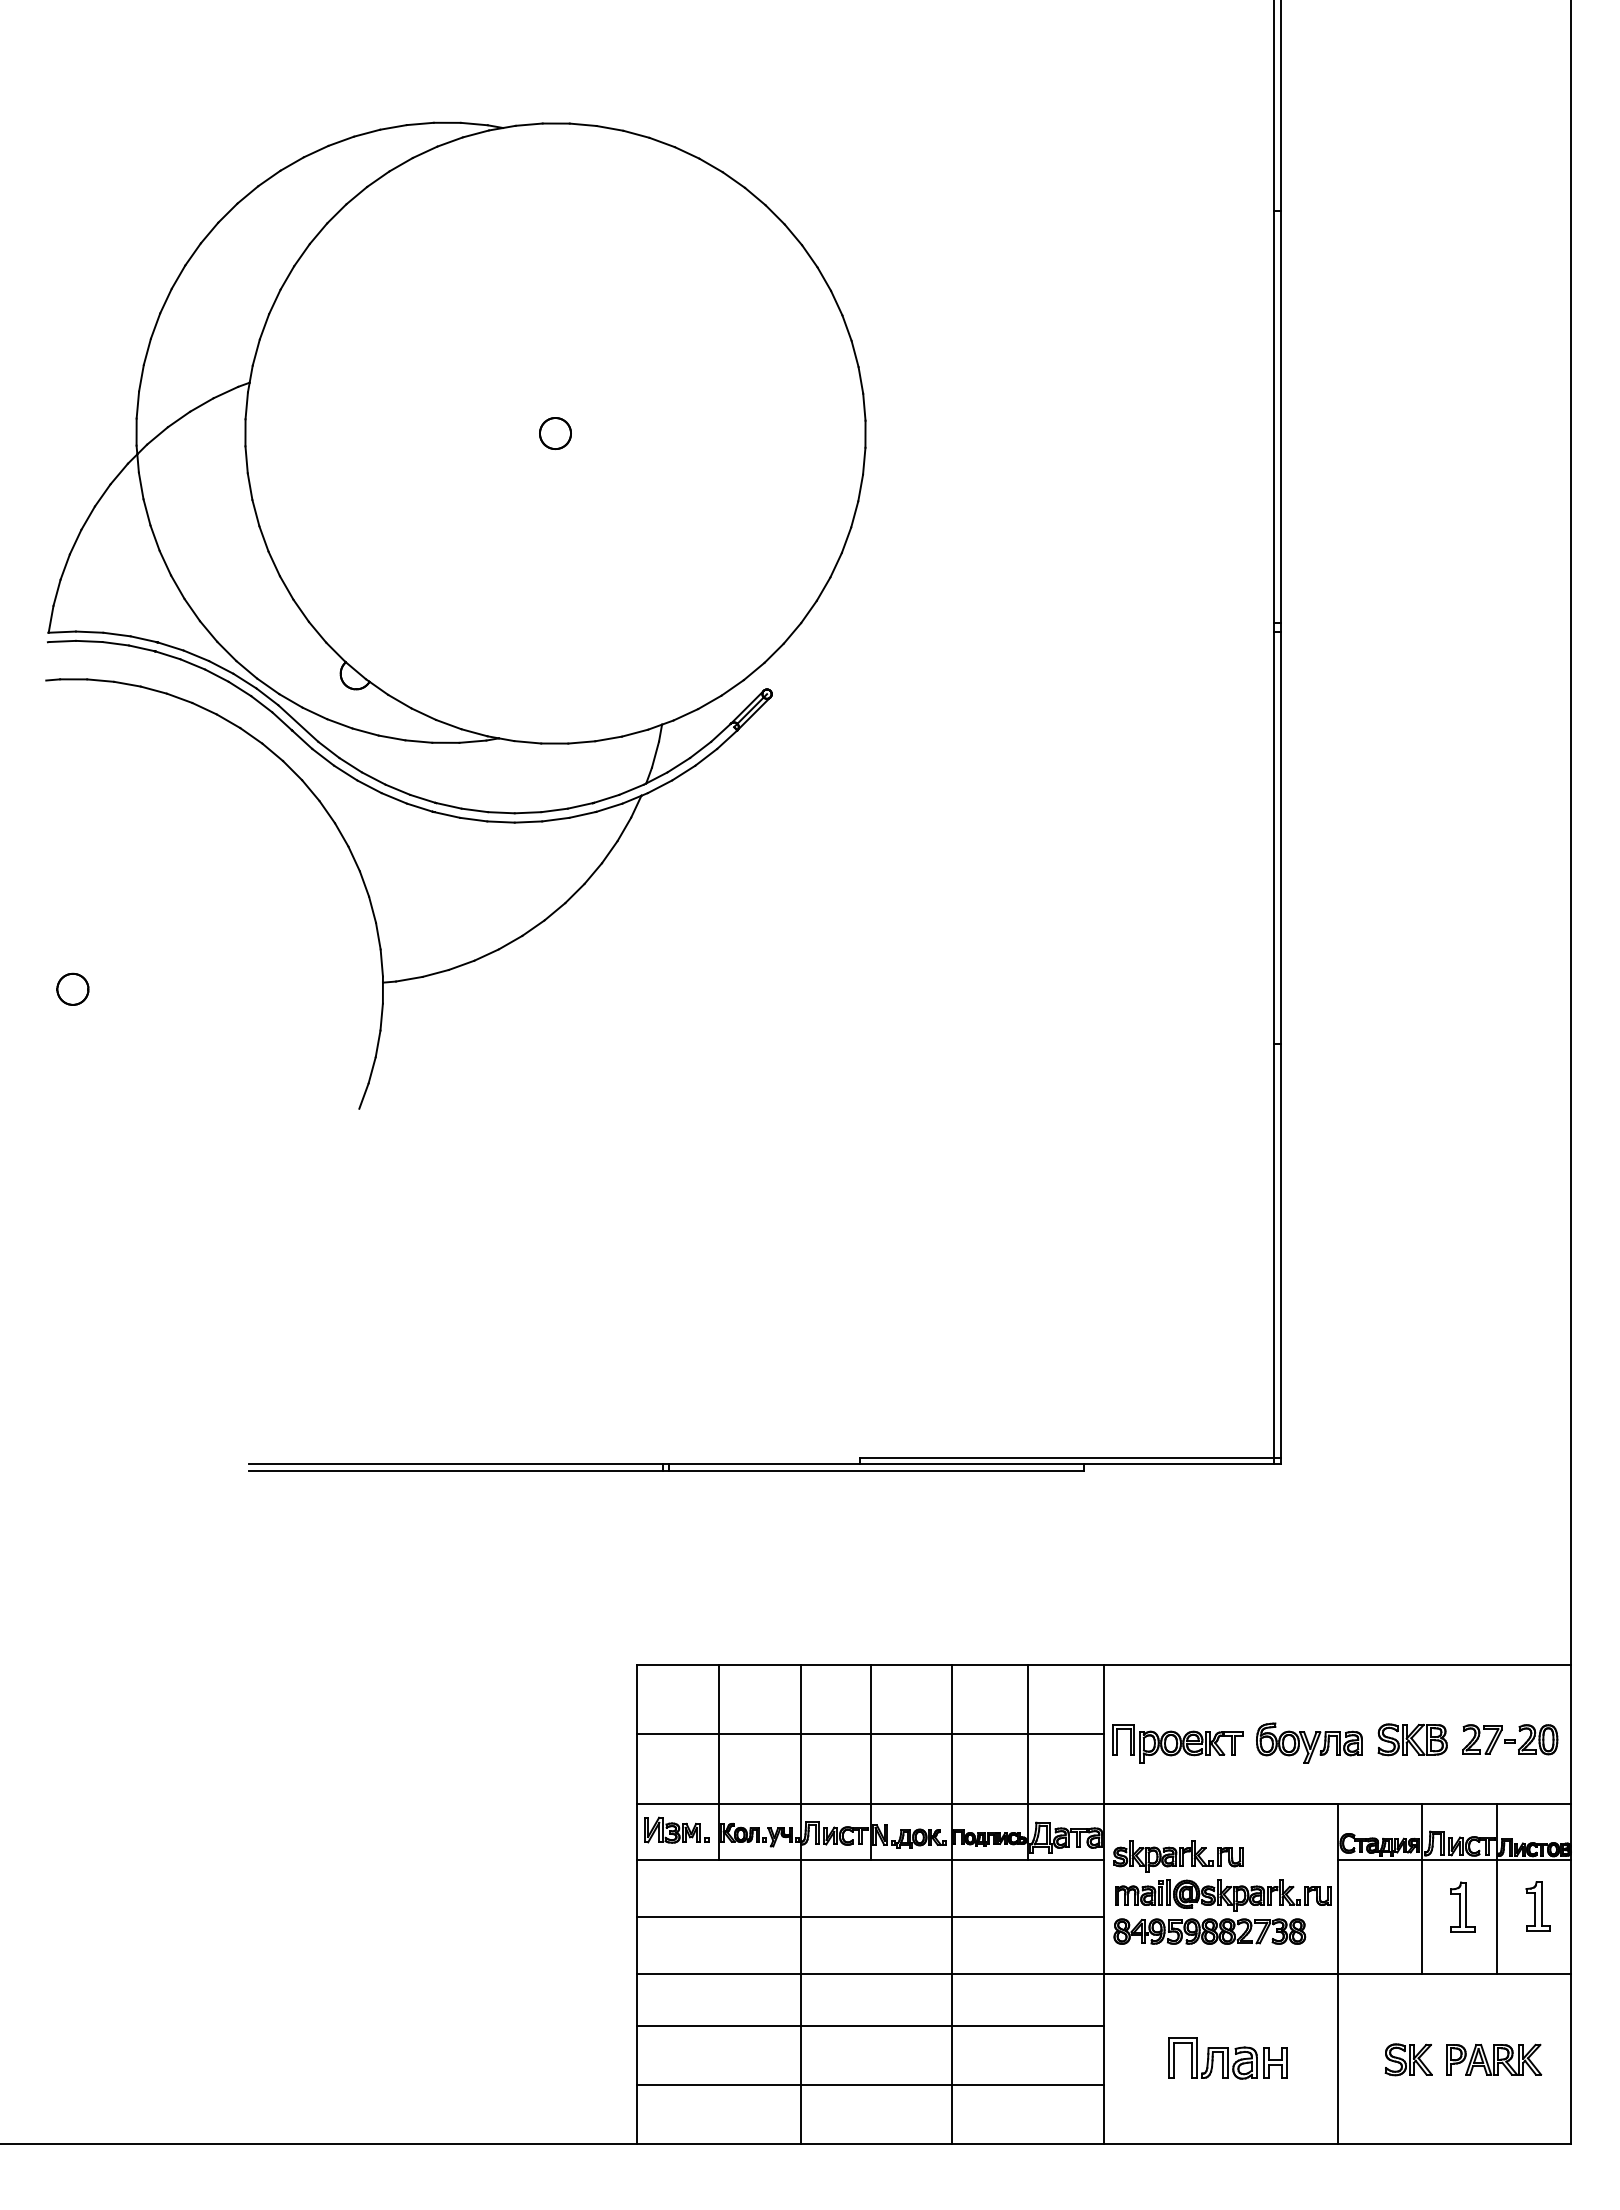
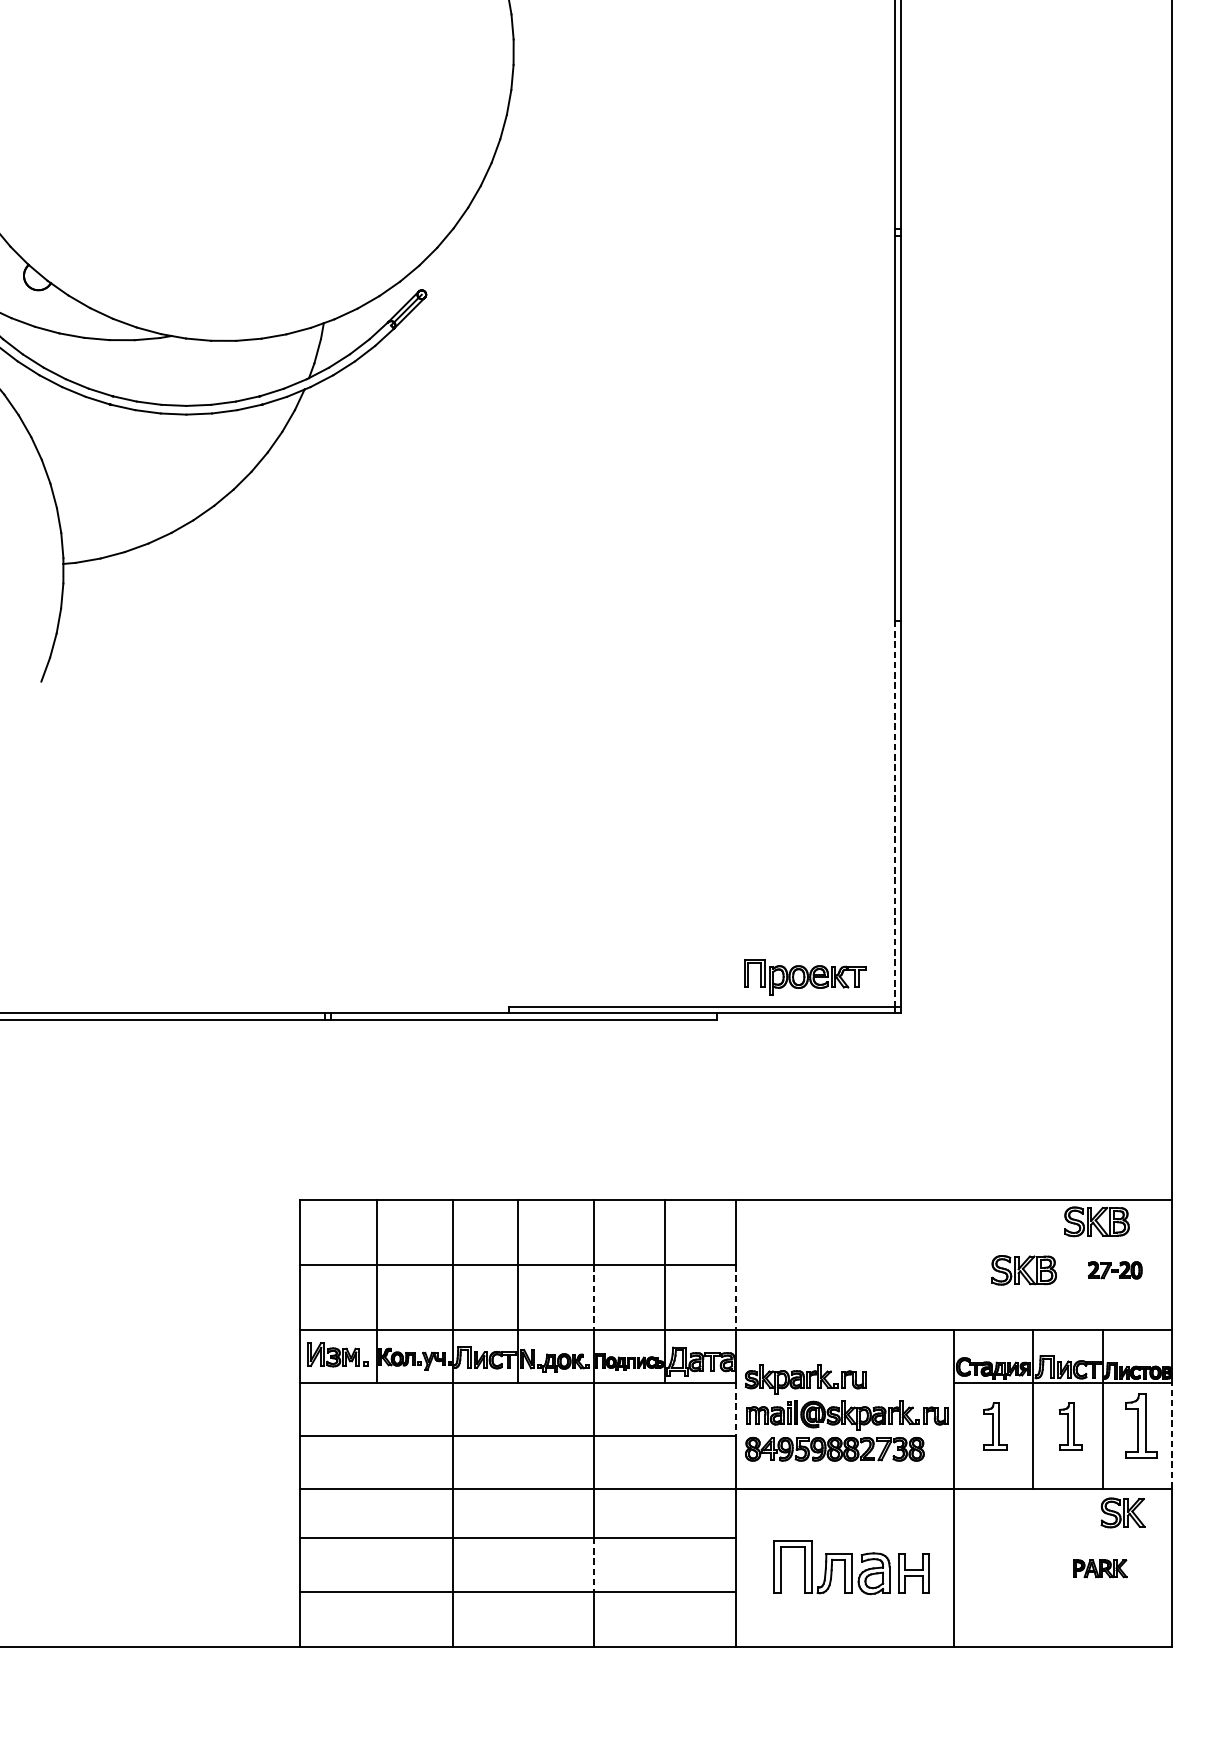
part: (555, 433) -> (224, 51), removed
line: (1273, 1250) -> (894, 813), solid -> dashed
part: (1490, 1687) -> (1096, 1221), added
part: (1510, 1739) -> (1115, 1270), size x0.6
part: (1309, 1742) -> (927, 1272), removed
part: (1177, 1743) -> (804, 977), moved
line: (951, 1768) -> (593, 1297), solid -> dashed
line: (1104, 1768) -> (736, 1297), solid -> dashed
line: (1104, 1889) -> (736, 1410), solid -> dashed
part: (1381, 1906) -> (995, 1425), added
part: (1537, 1906) -> (1140, 1425), size x1.4
line: (1571, 1917) -> (1172, 1436), solid -> dashed
line: (951, 2056) -> (593, 1565), solid -> dashed
part: (1227, 2058) -> (851, 1567), size x1.4
part: (1408, 2059) -> (1122, 1512), moved
part: (1494, 2059) -> (1100, 1568), size x0.6

